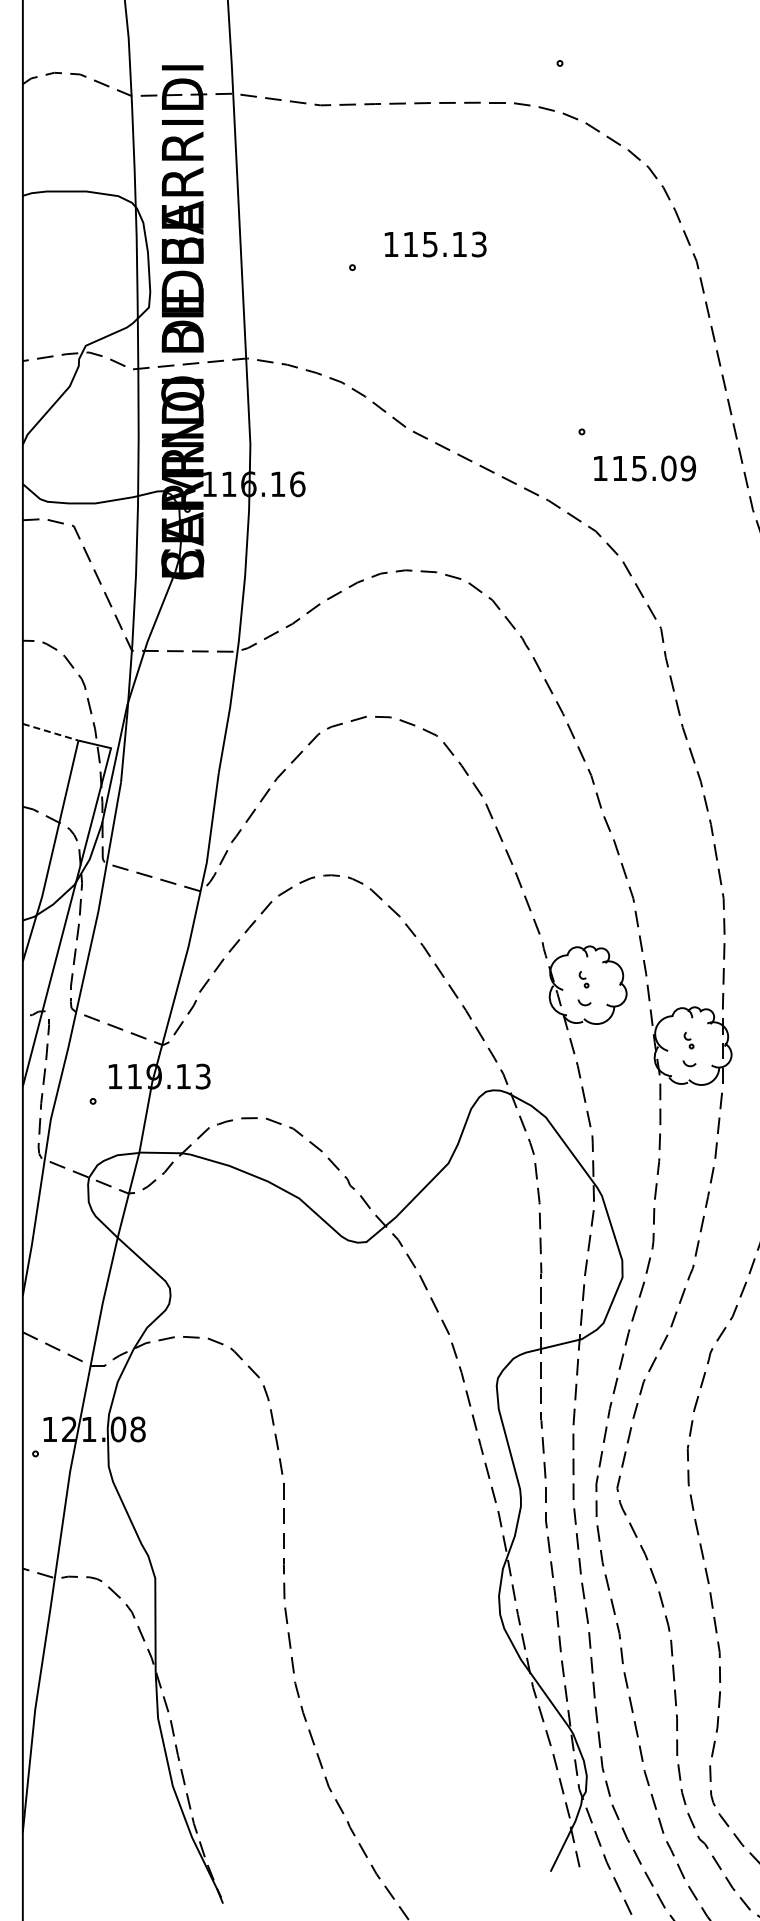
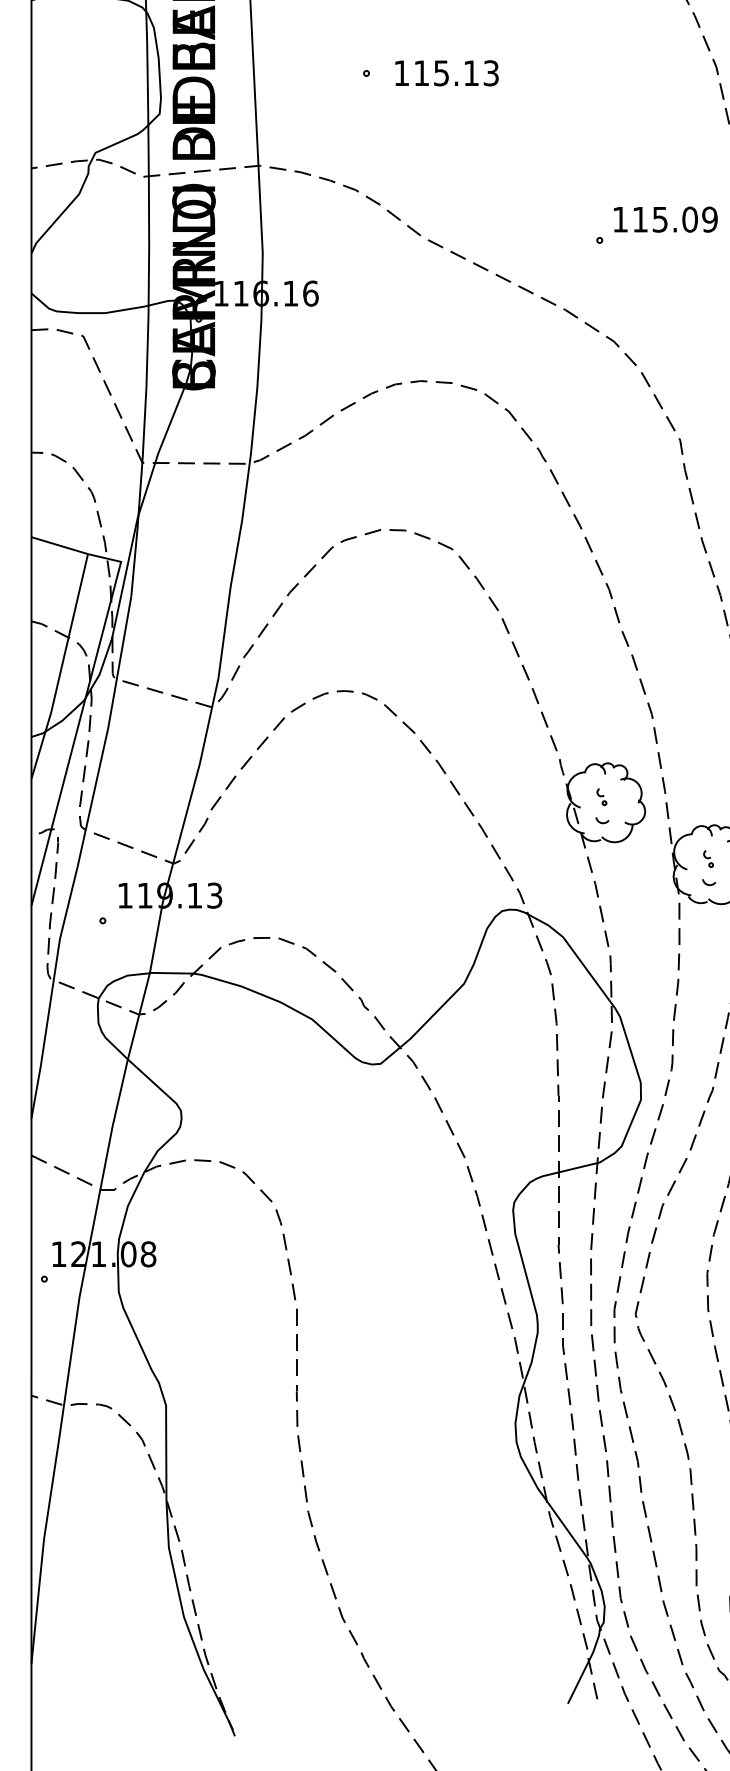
text: (435, 244) -> (446, 73), moved
text: (645, 468) -> (666, 219), moved
line: (51, 732) -> (60, 545), dashed -> solid

